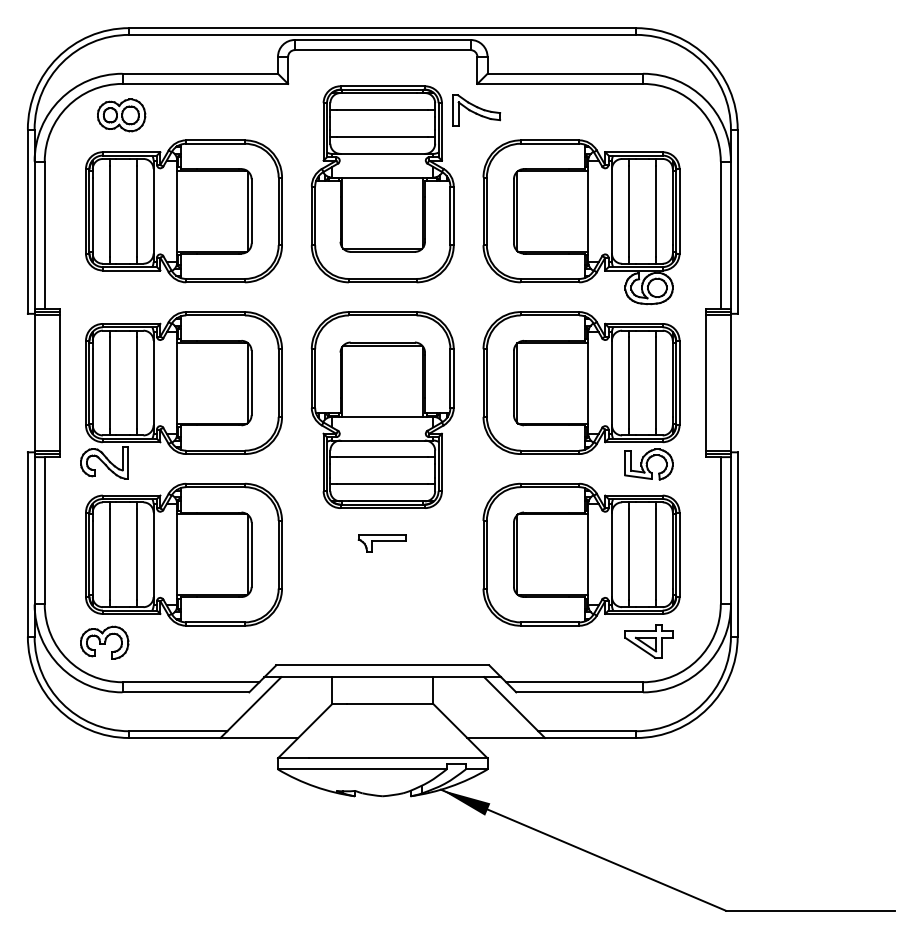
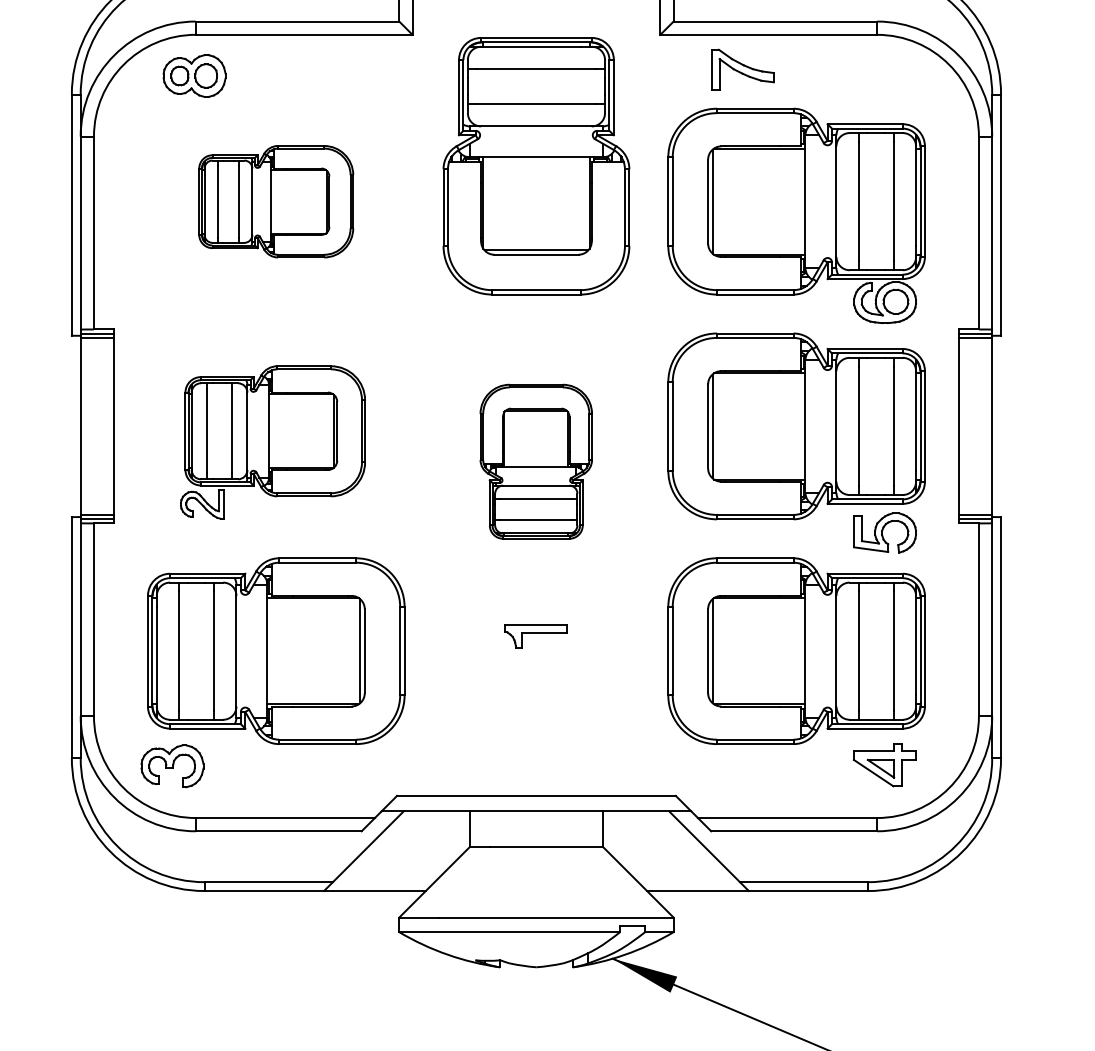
part: (476, 110) -> (742, 69), moved
part: (183, 211) -> (275, 201), size x0.6
part: (181, 395) -> (272, 442), size x0.7
part: (382, 409) -> (536, 461), size x0.6

